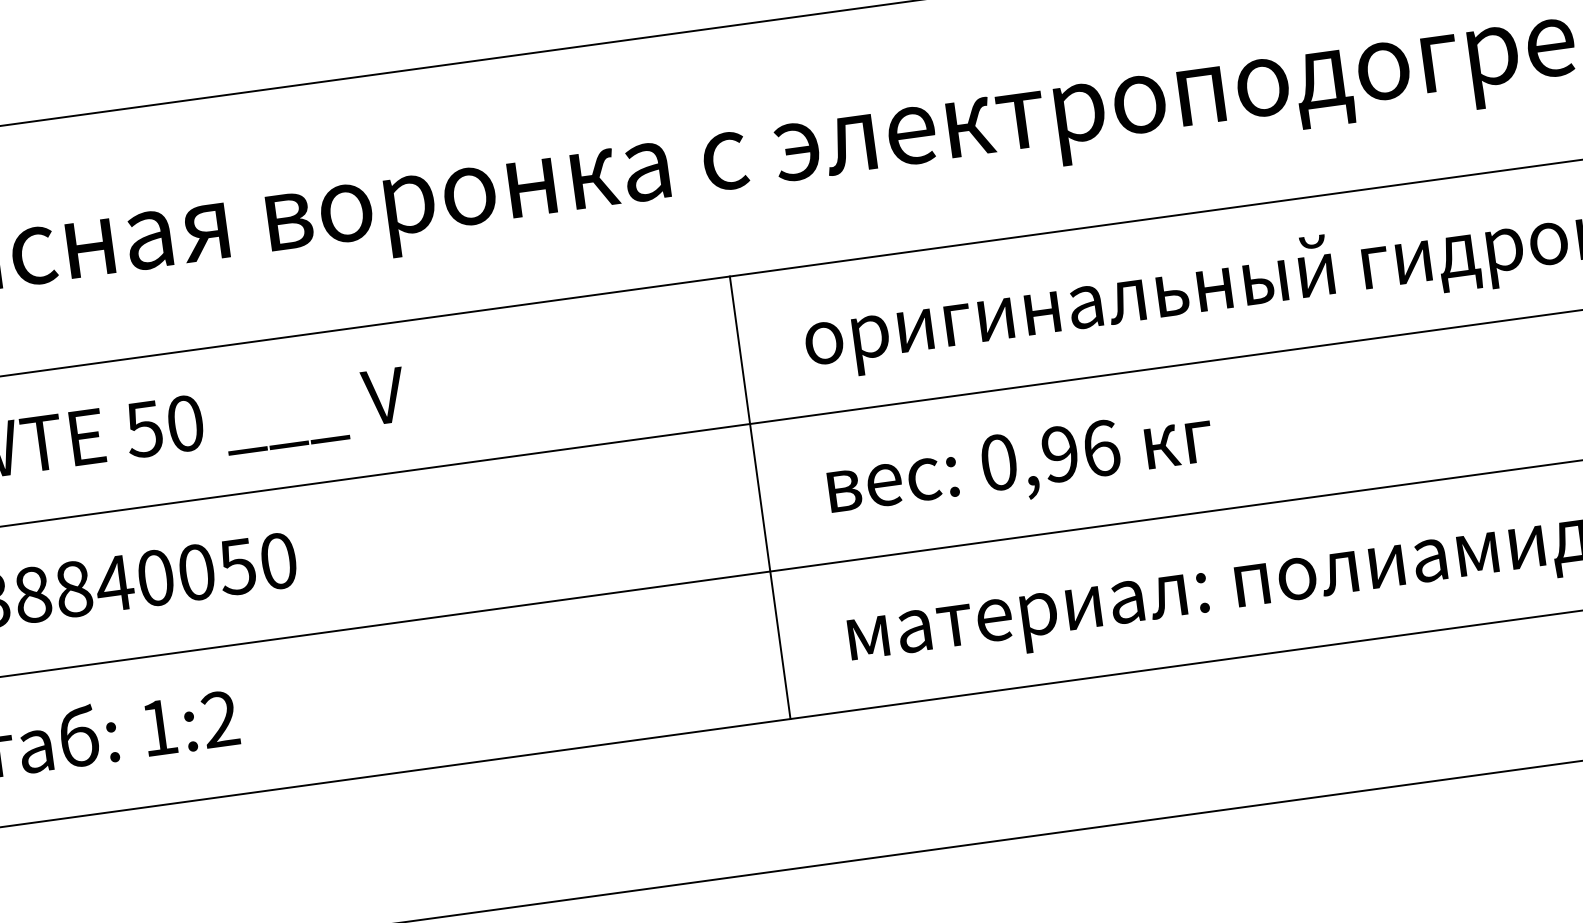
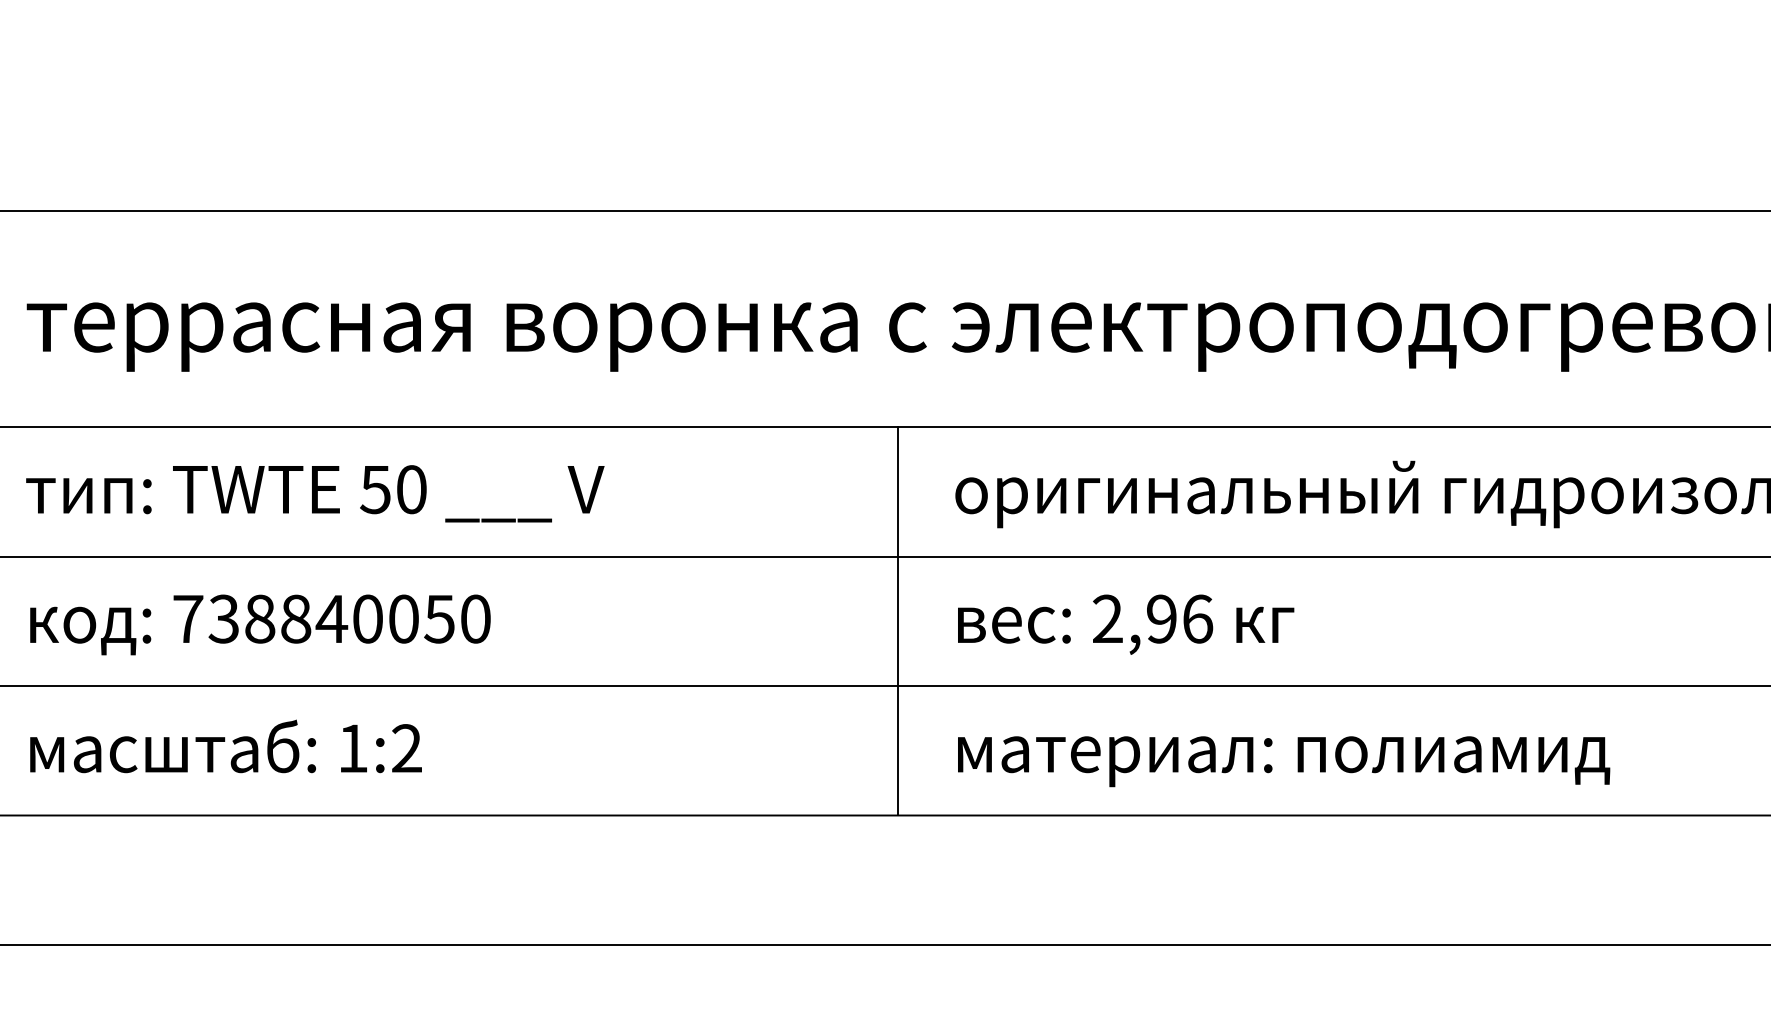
text: (998, 461) -> (1107, 618), 0,96 -> 2,96

